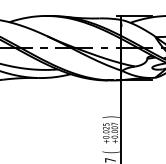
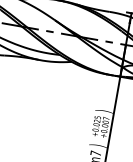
text: (110, 152) -> (97, 145), ( -> )

